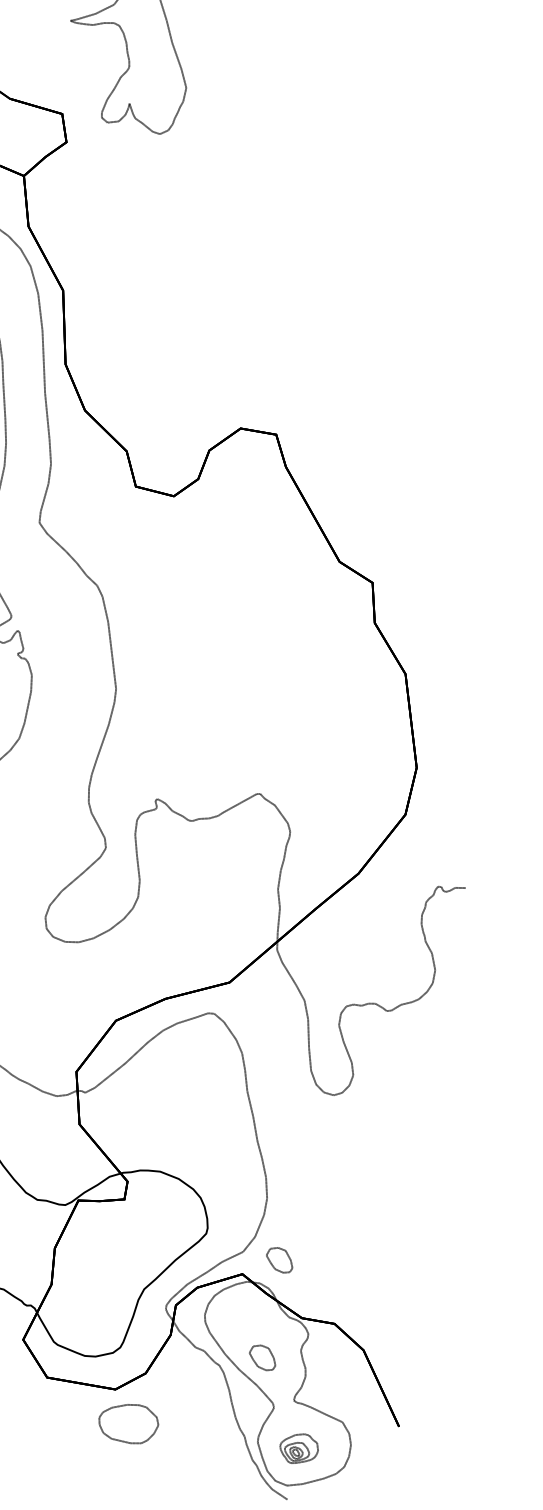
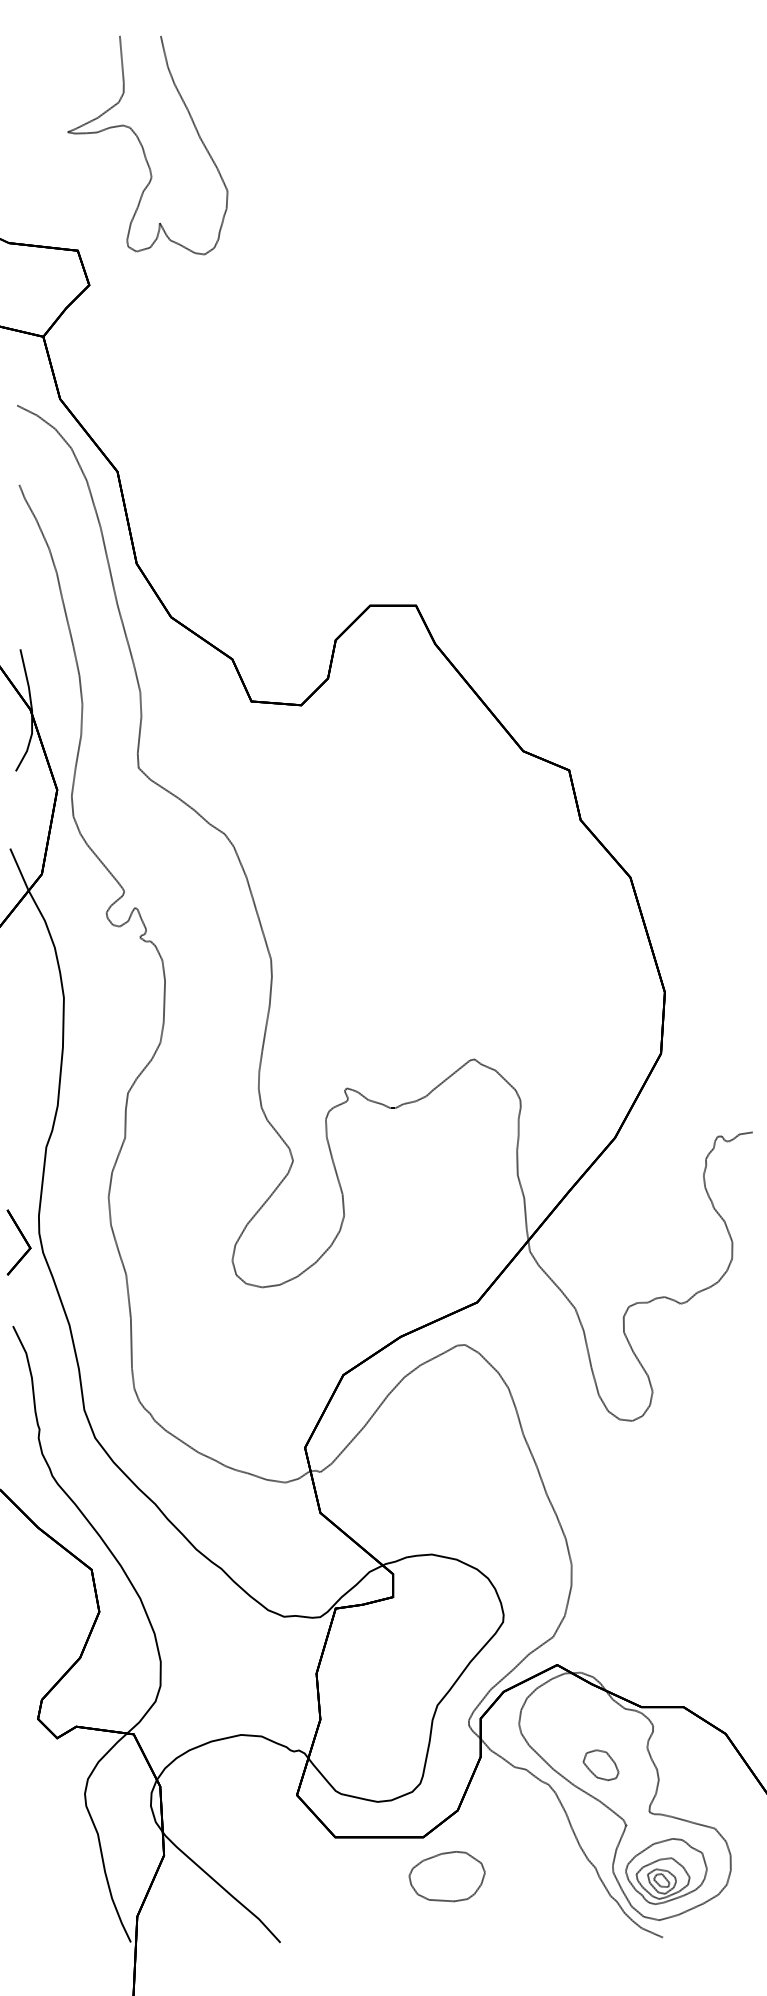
part: (279, 1260) -> (600, 1639), removed
part: (299, 1448) -> (666, 1871), size x1.67

